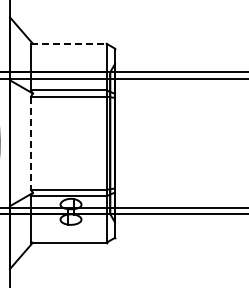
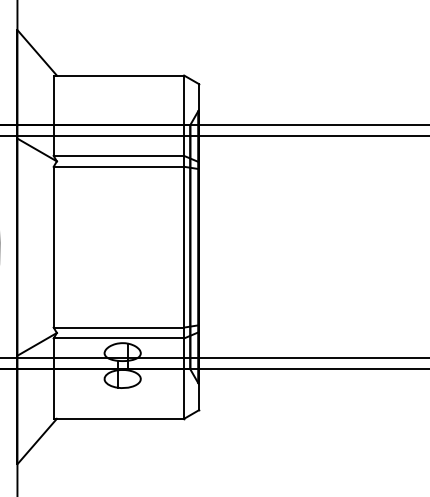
line: (68, 43) -> (118, 75), dashed -> solid
line: (31, 143) -> (54, 247), dashed -> solid

